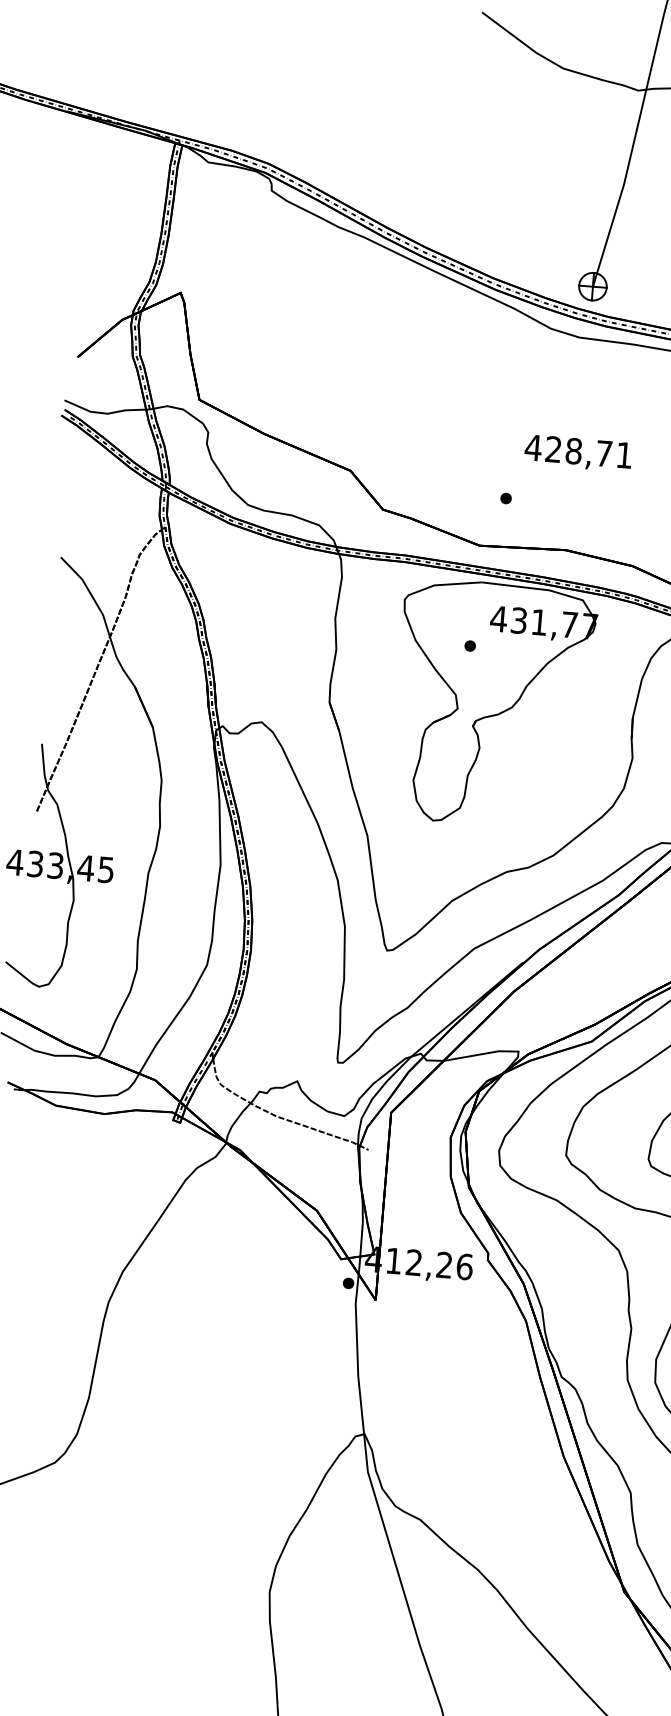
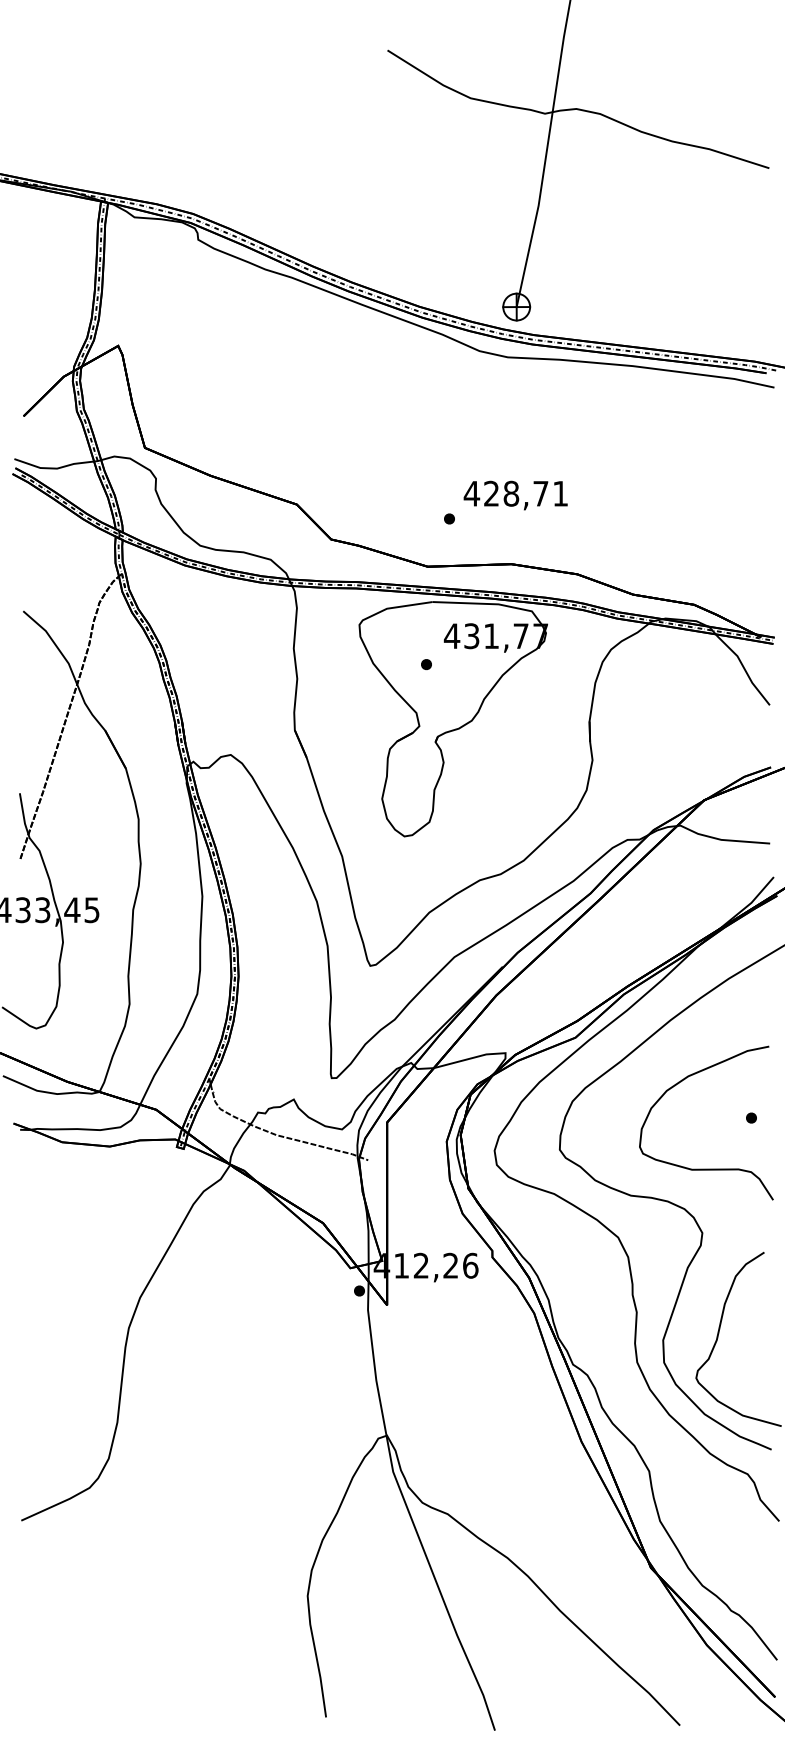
text: (578, 453) -> (515, 495), moved

